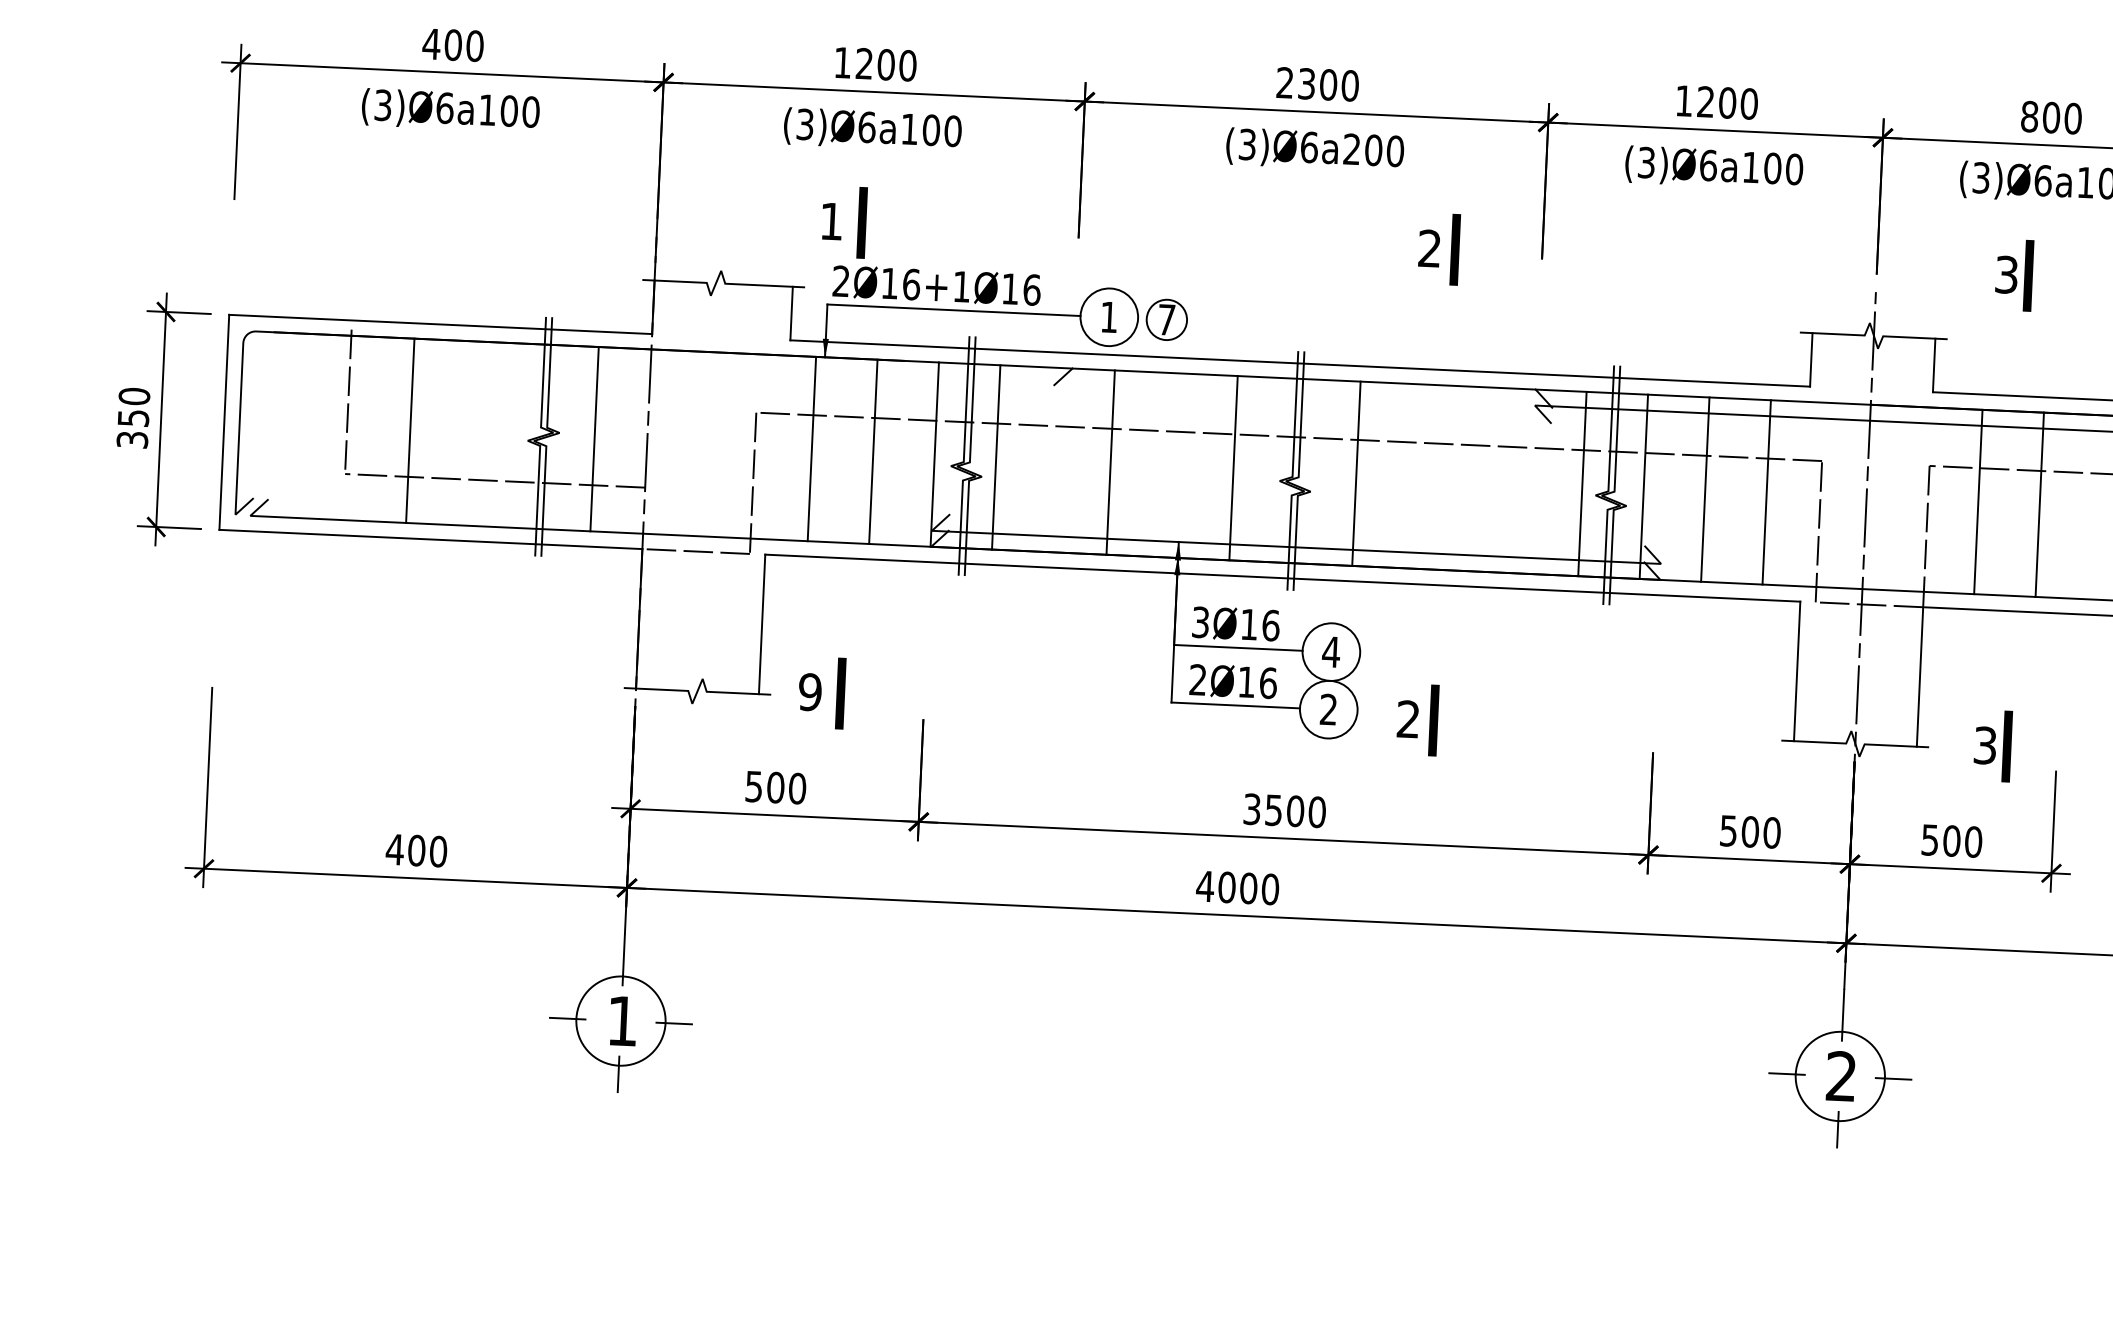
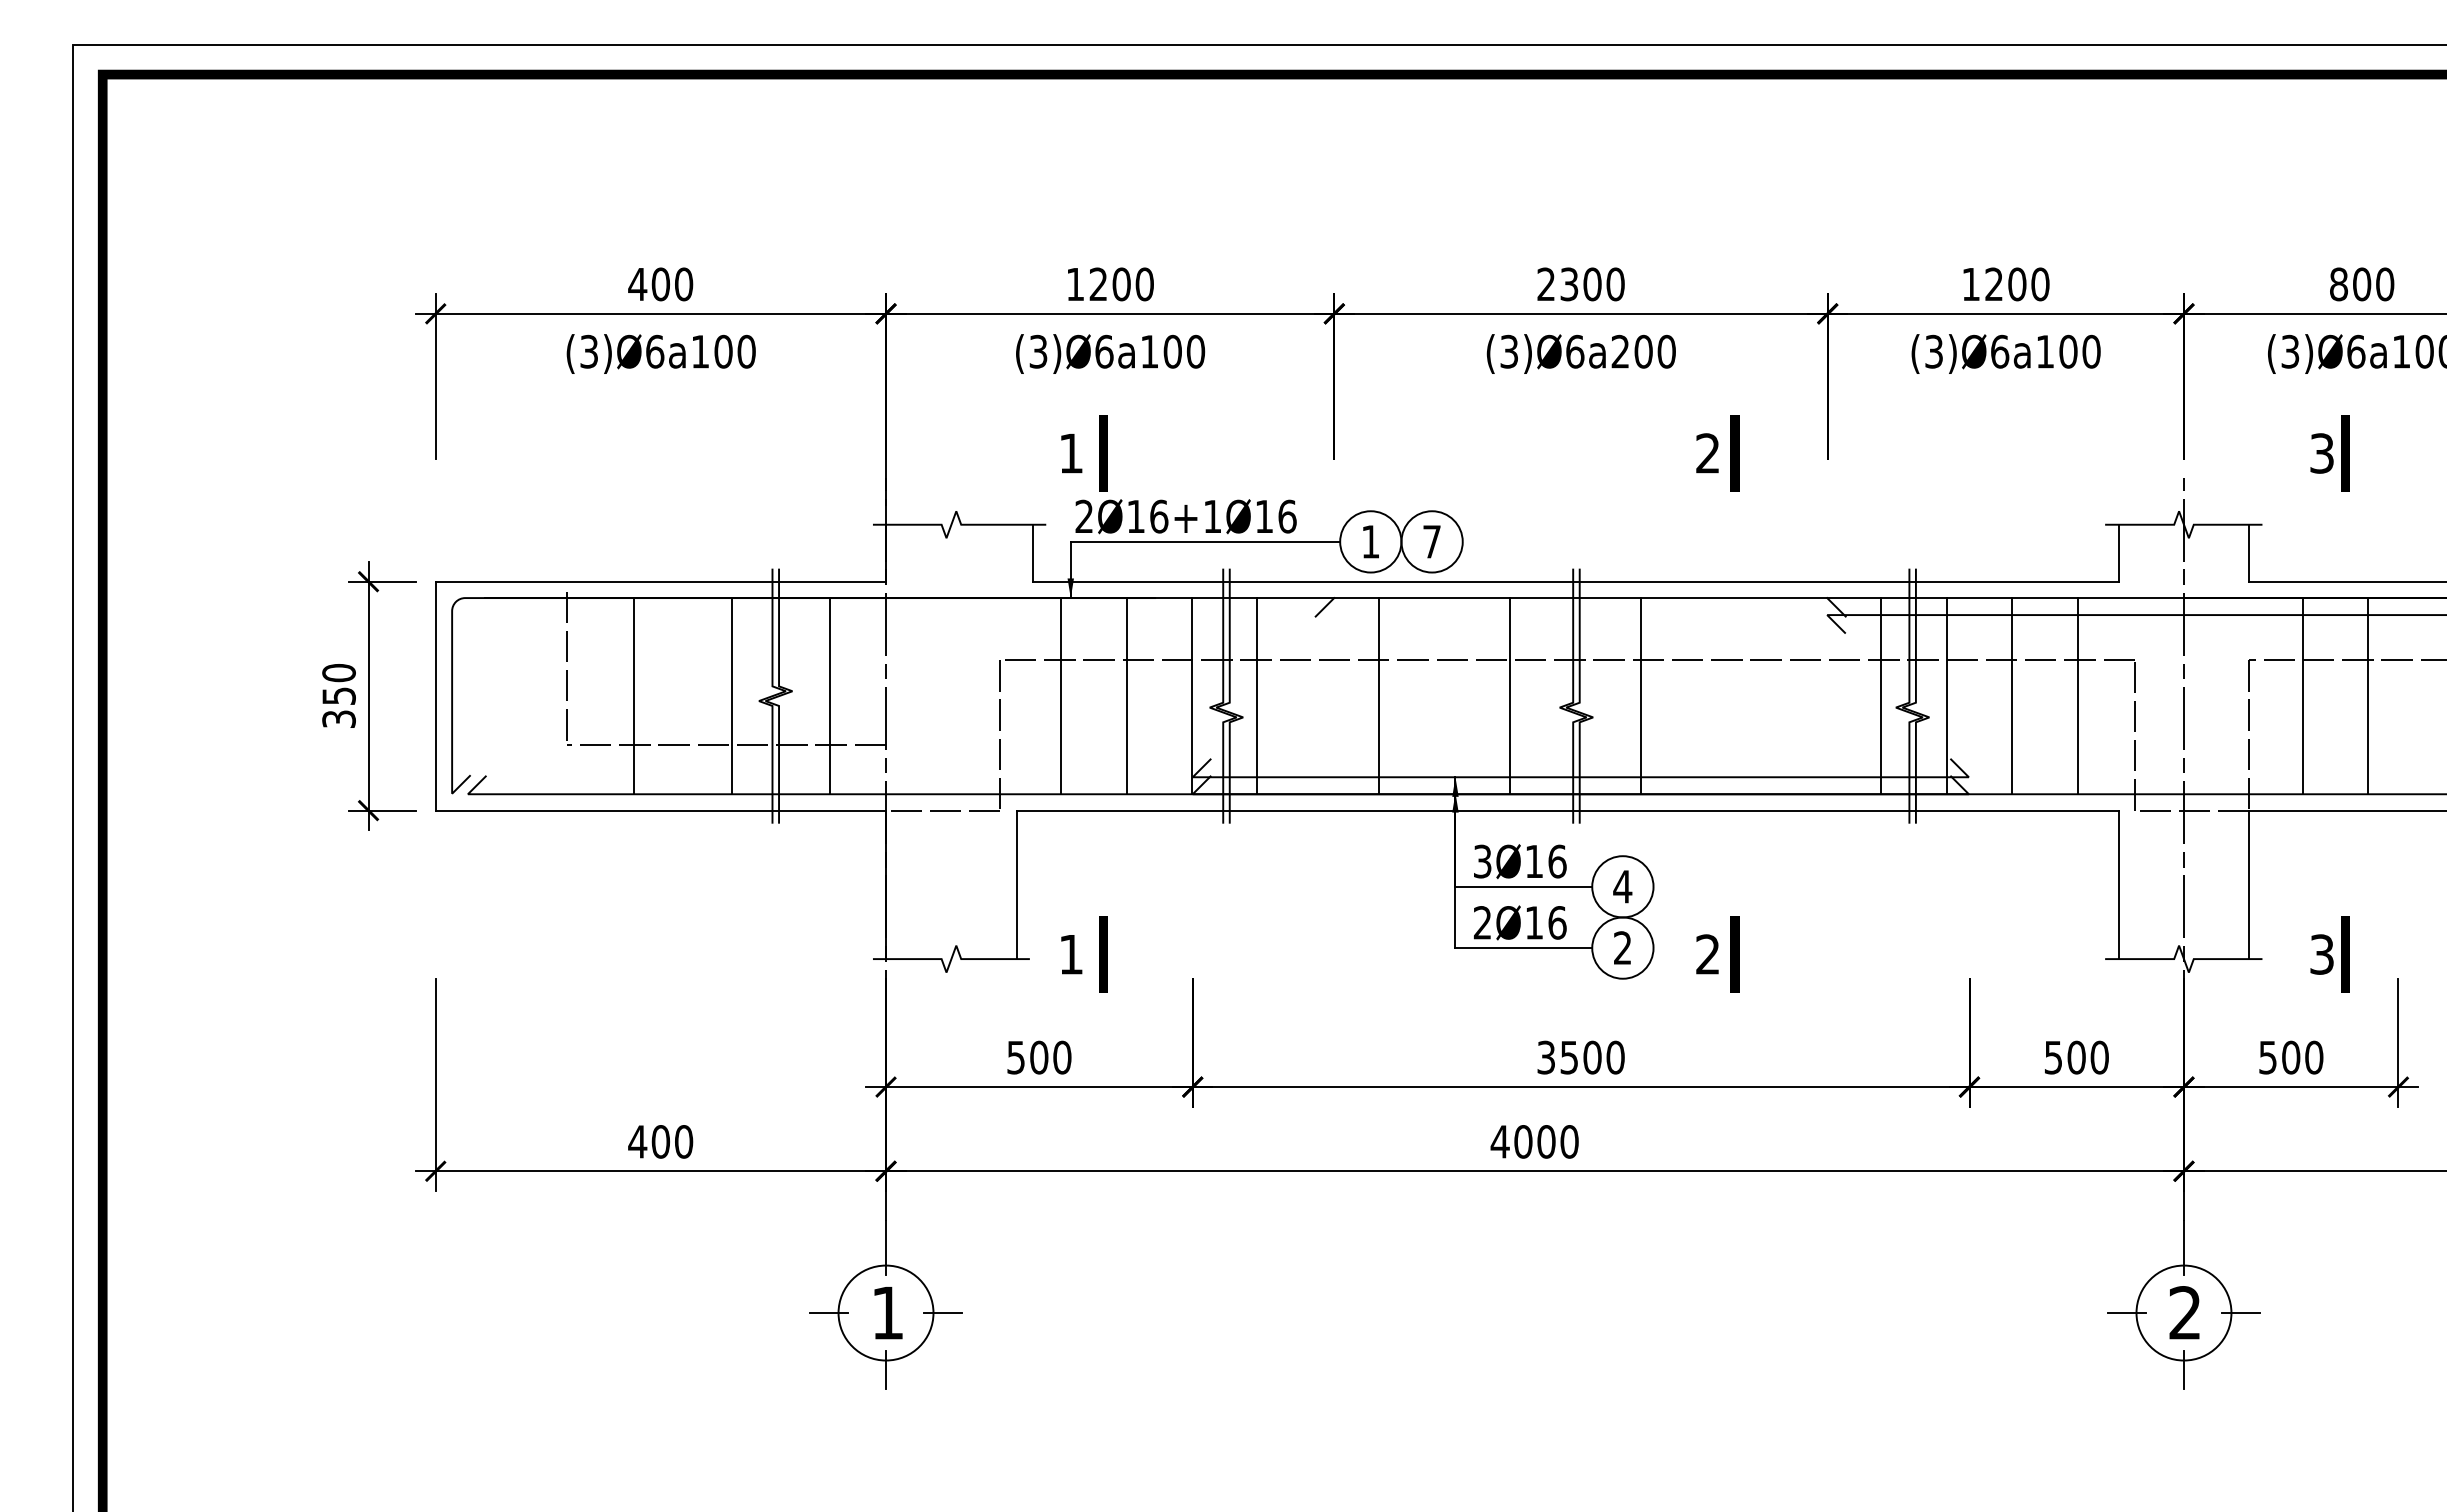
circle: (1166, 319) -> (1431, 541), size x1.43
line: (502, 435) -> (731, 696), added
text: (810, 692) -> (1071, 954), 9 -> 1

